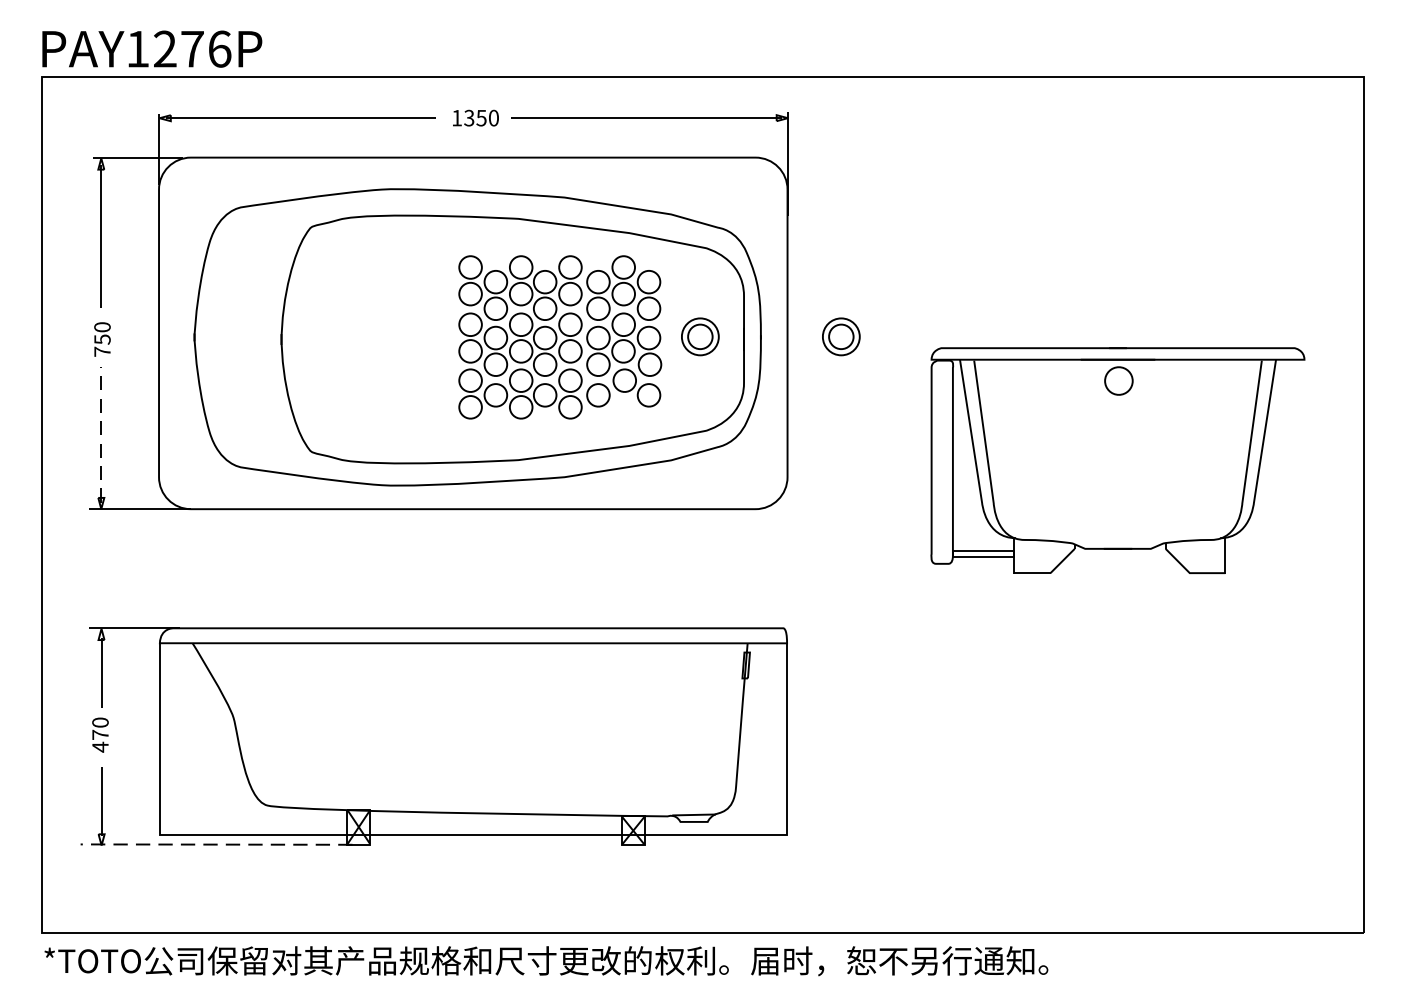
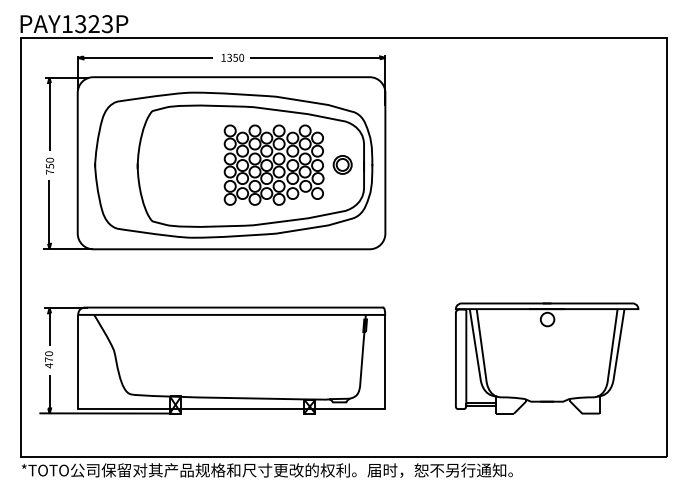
text: (193, 49) -> (94, 24), PAY1276P -> PAY1323P
part: (840, 335) -> (411, 164), removed
line: (101, 434) -> (49, 212), dashed -> solid
part: (1116, 460) -> (546, 358), moved
line: (215, 844) -> (105, 413), dashed -> solid

